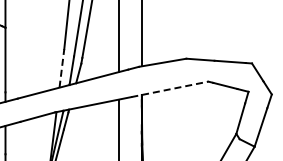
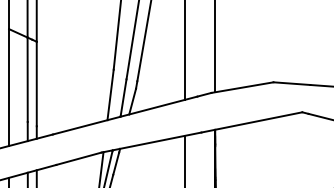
line: (61, 67) -> (110, 93), dashed -> solid
line: (170, 89) -> (252, 122), dashed -> solid

